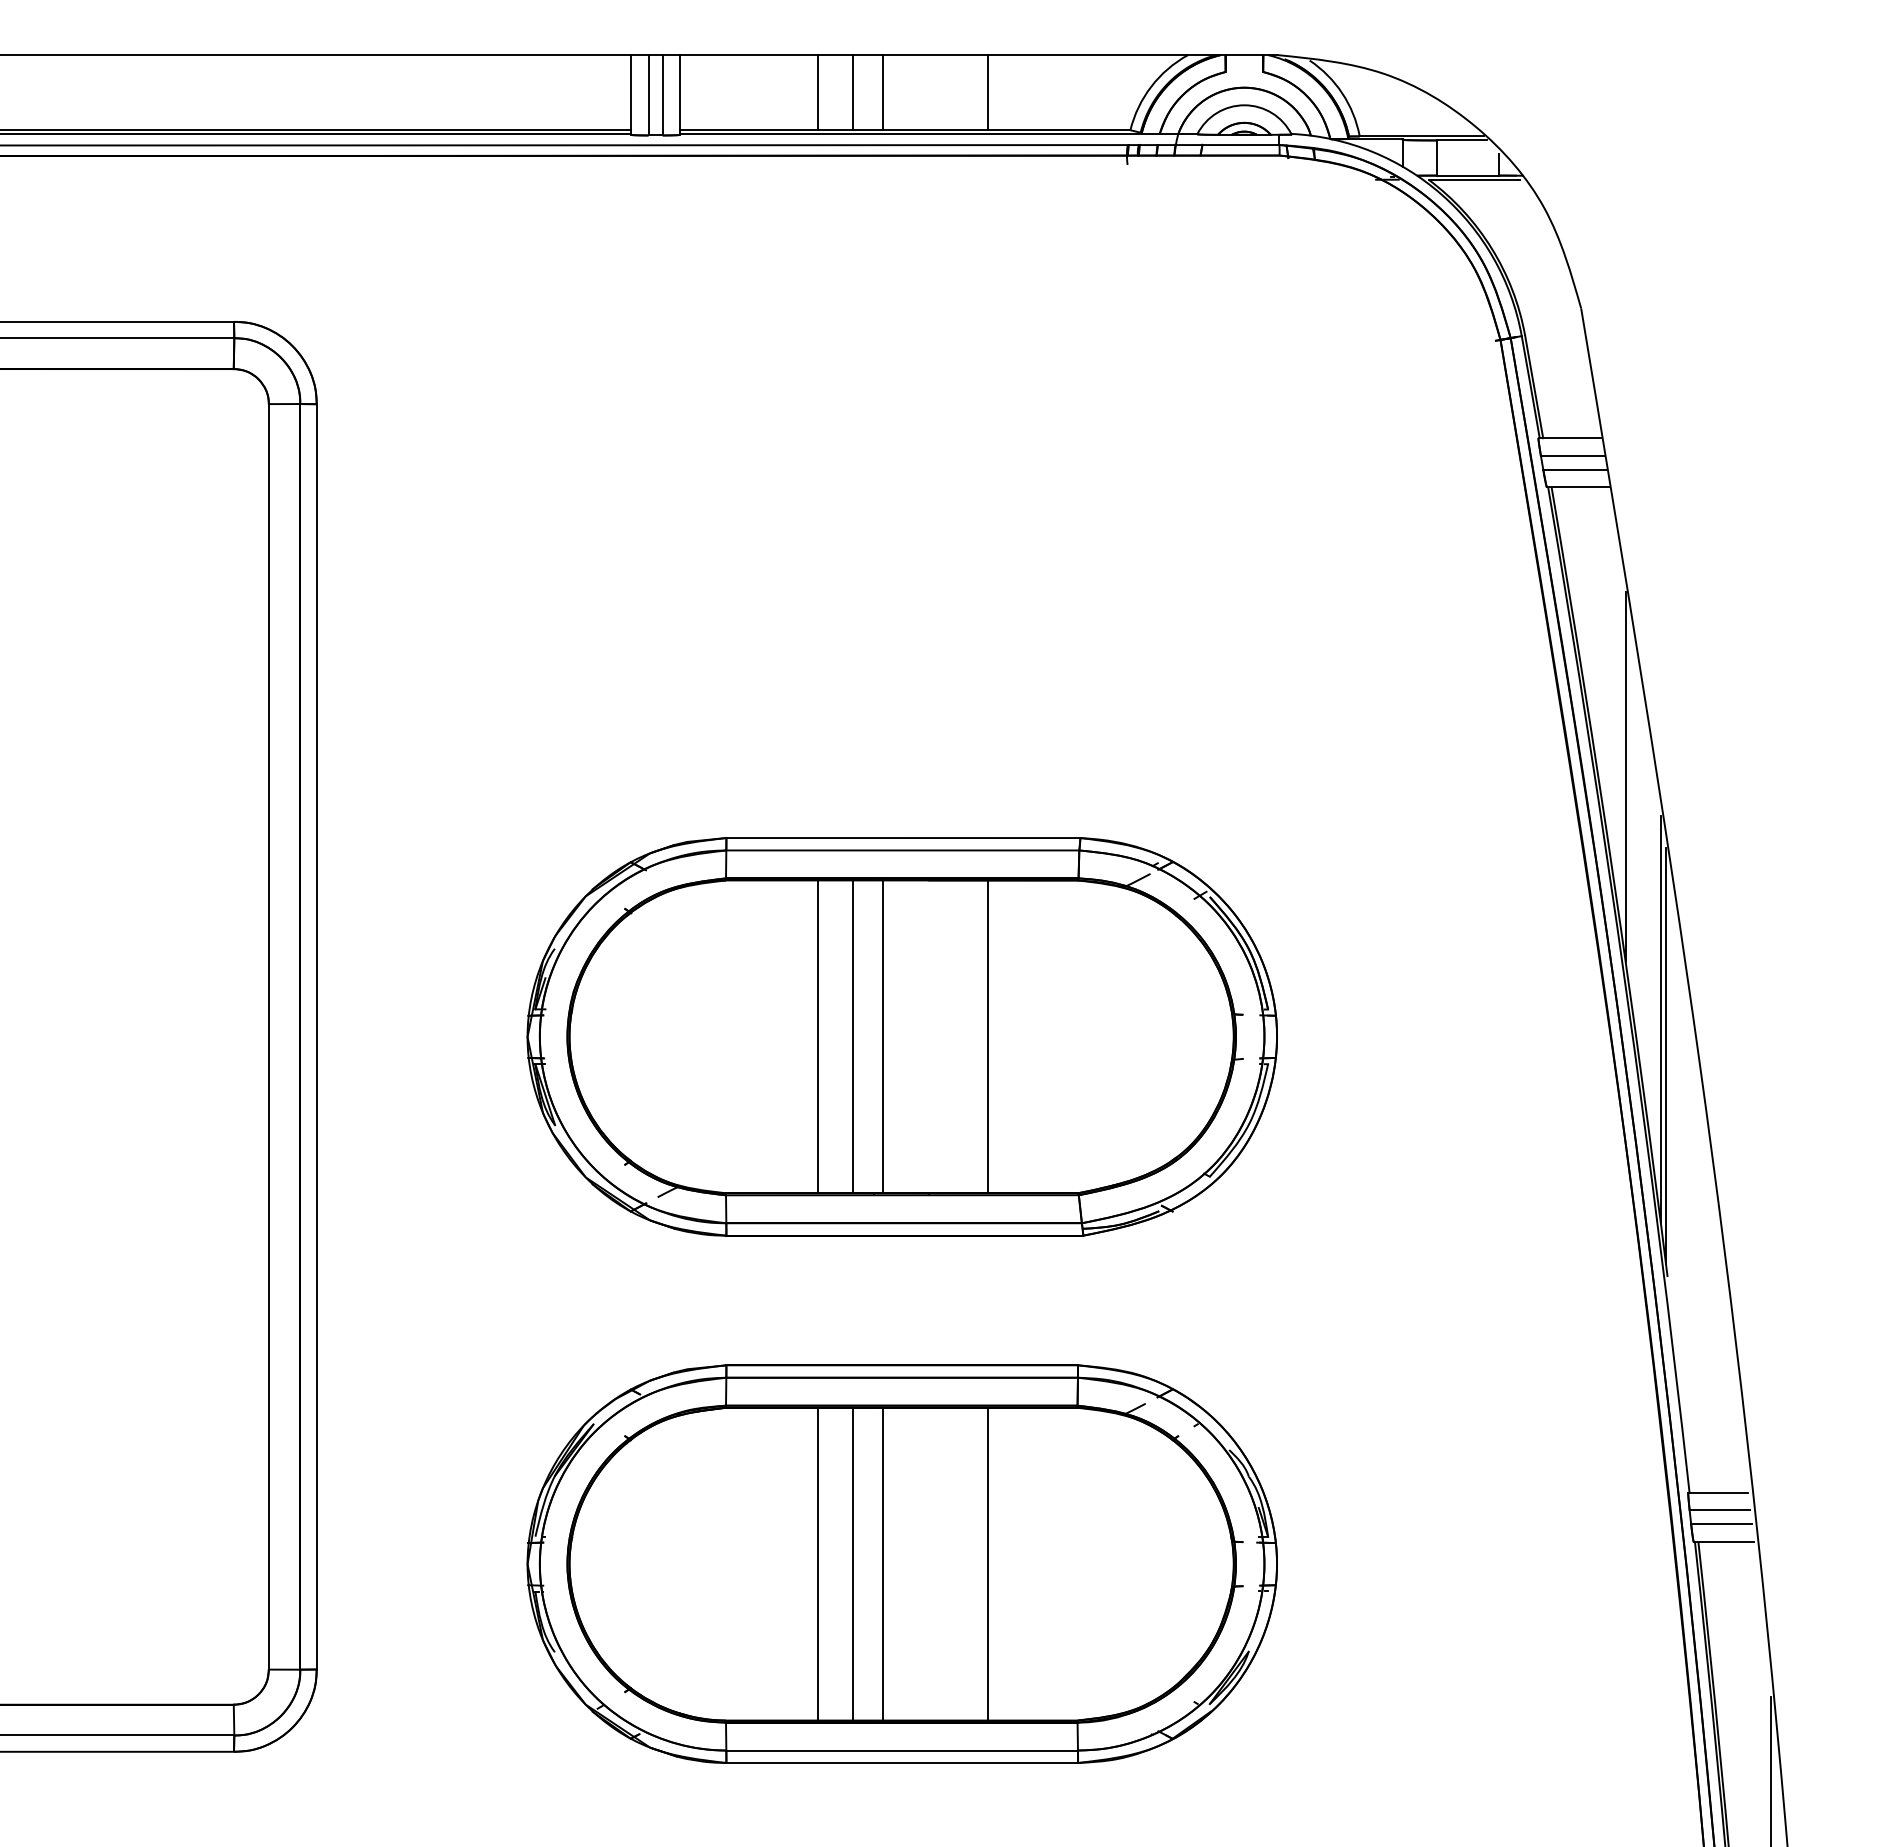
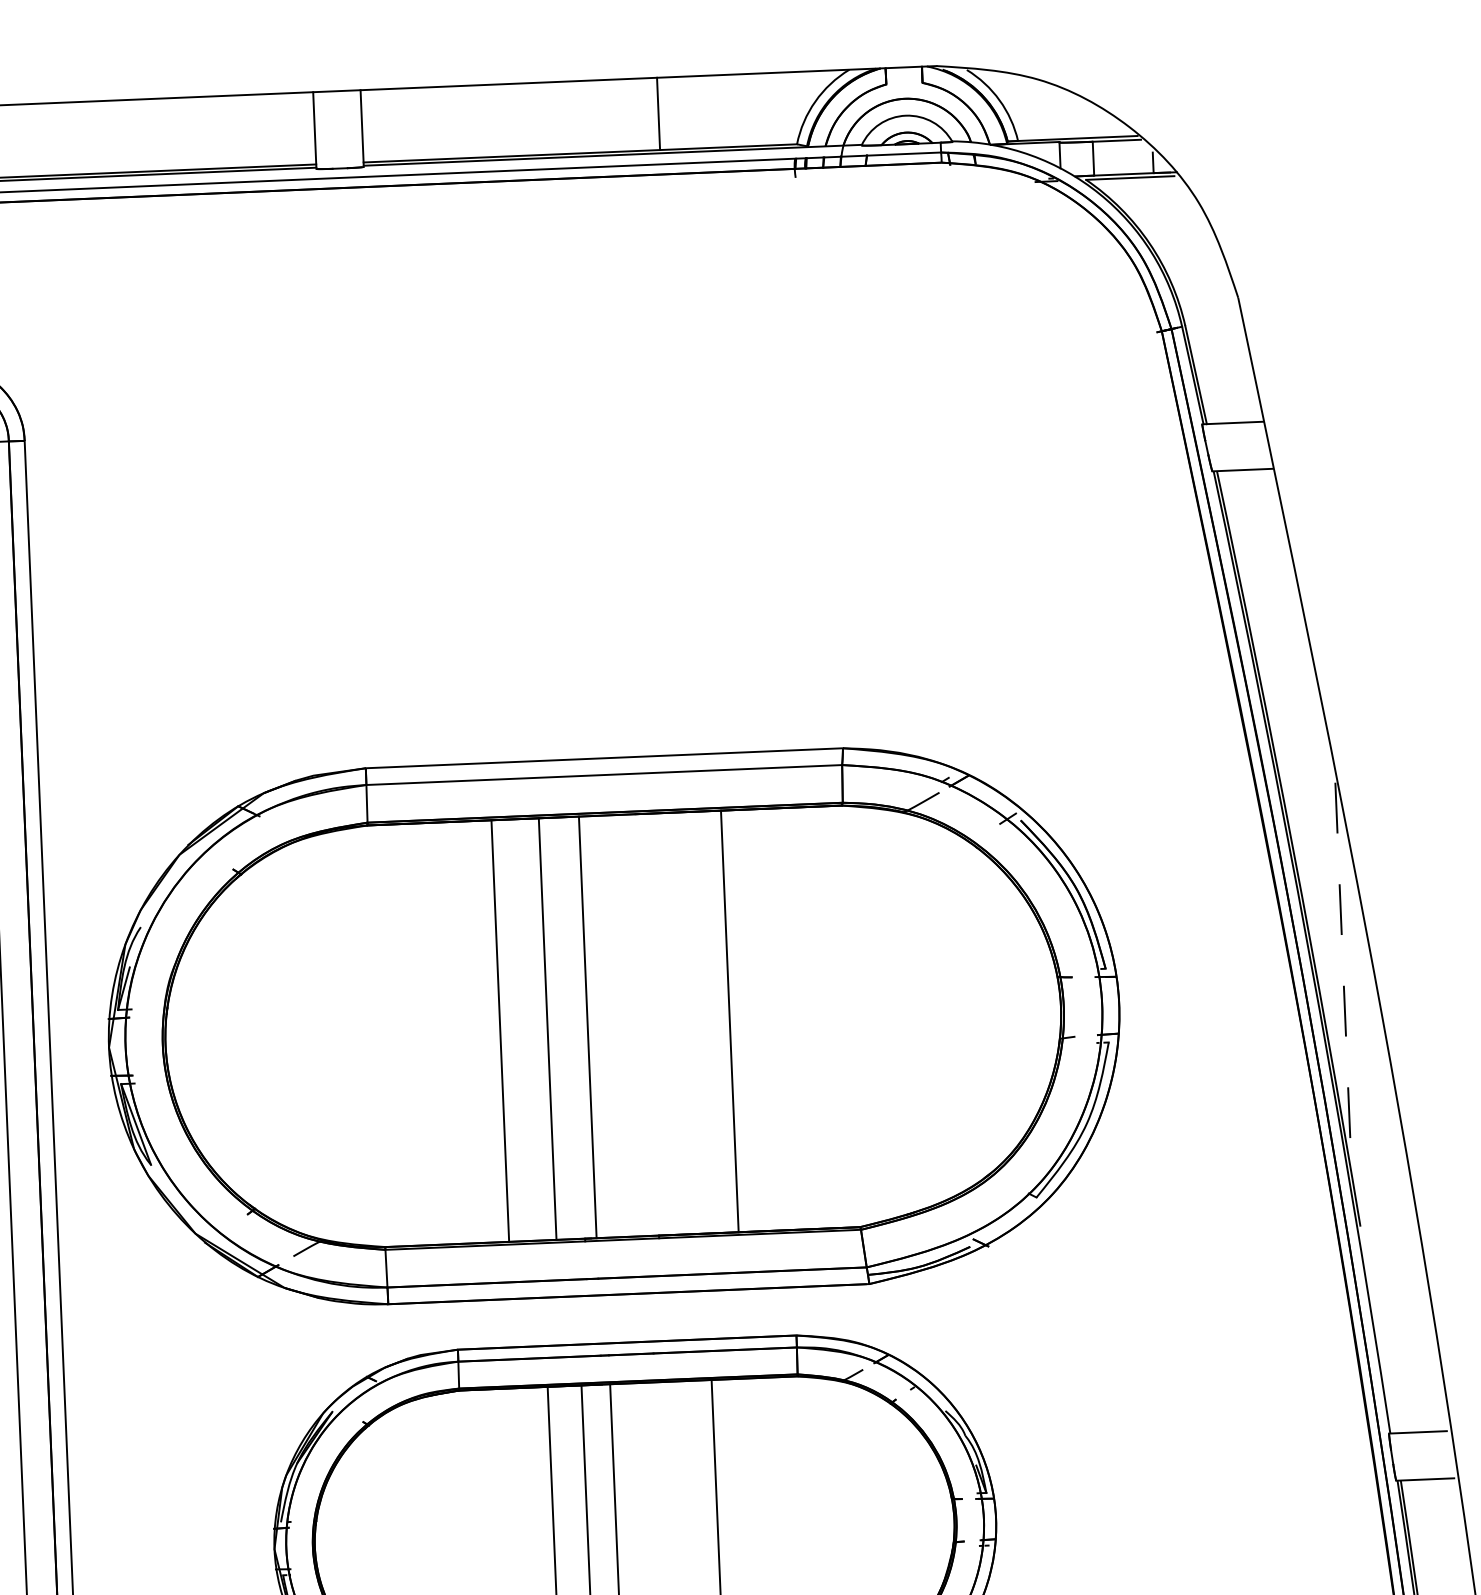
line: (817, 92) -> (494, 120), removed
line: (852, 92) -> (527, 119), removed
line: (882, 92) -> (556, 117), removed
line: (648, 95) -> (331, 130), removed
line: (662, 95) -> (345, 129), removed
line: (1572, 455) -> (1235, 439), removed
line: (1574, 469) -> (1238, 453), removed
line: (1625, 776) -> (1299, 746), removed
line: (1660, 1019) -> (1343, 979), solid -> dashed
part: (901, 1036) -> (613, 1026), size x1.4
line: (1665, 1055) -> (1349, 1013), removed
line: (1719, 1510) -> (1419, 1449), removed
line: (1721, 1524) -> (1422, 1462), removed

